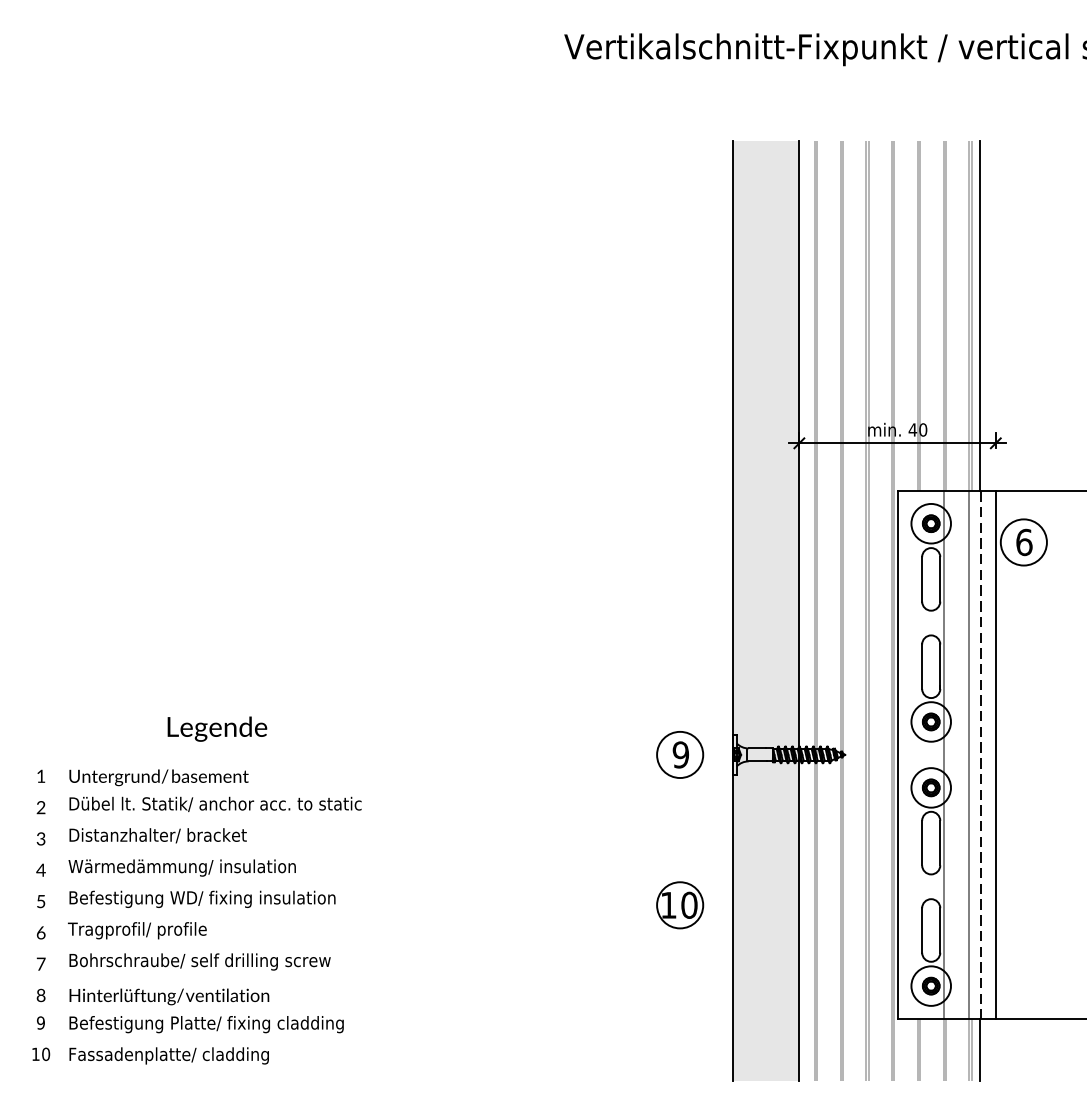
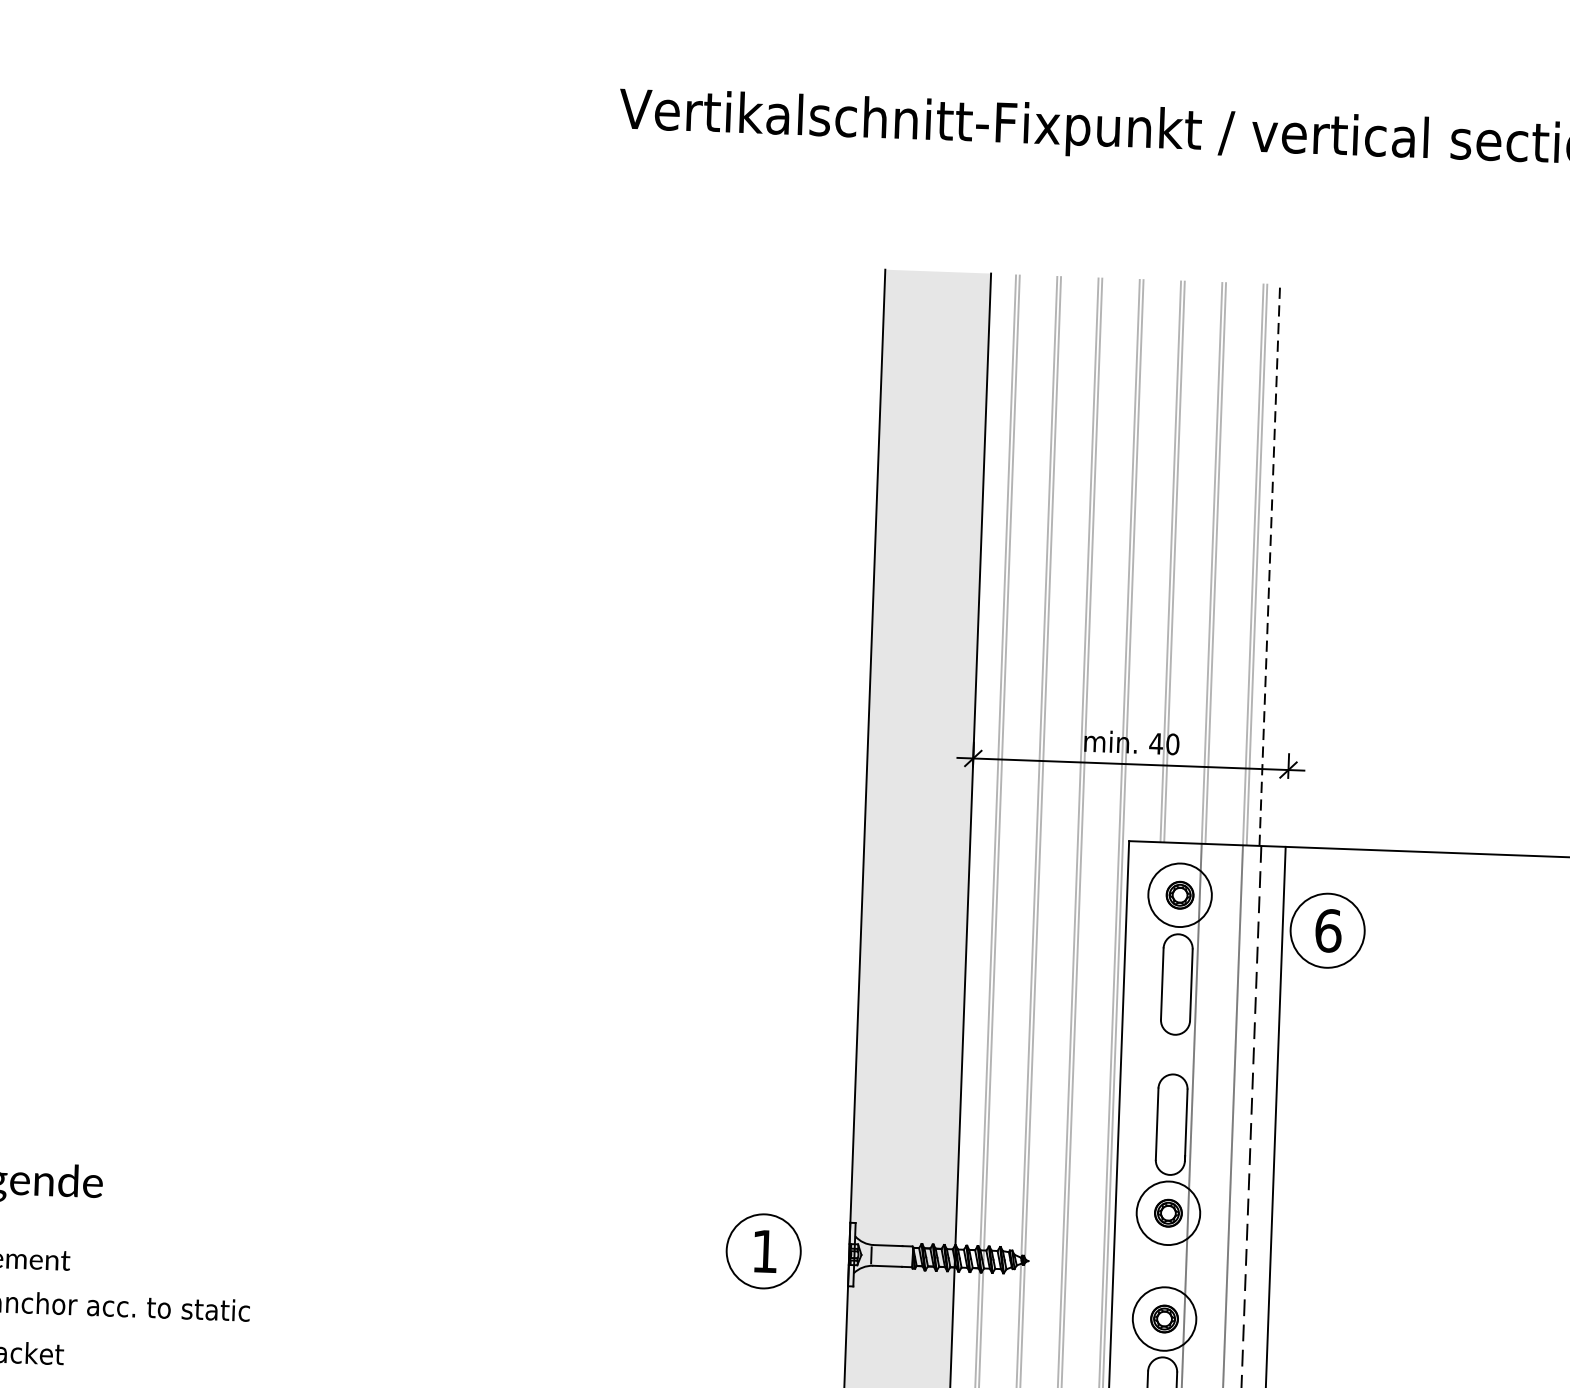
line: (979, 315) -> (1269, 564), solid -> dashed
text: (680, 754) -> (764, 1250), 9 -> 1

